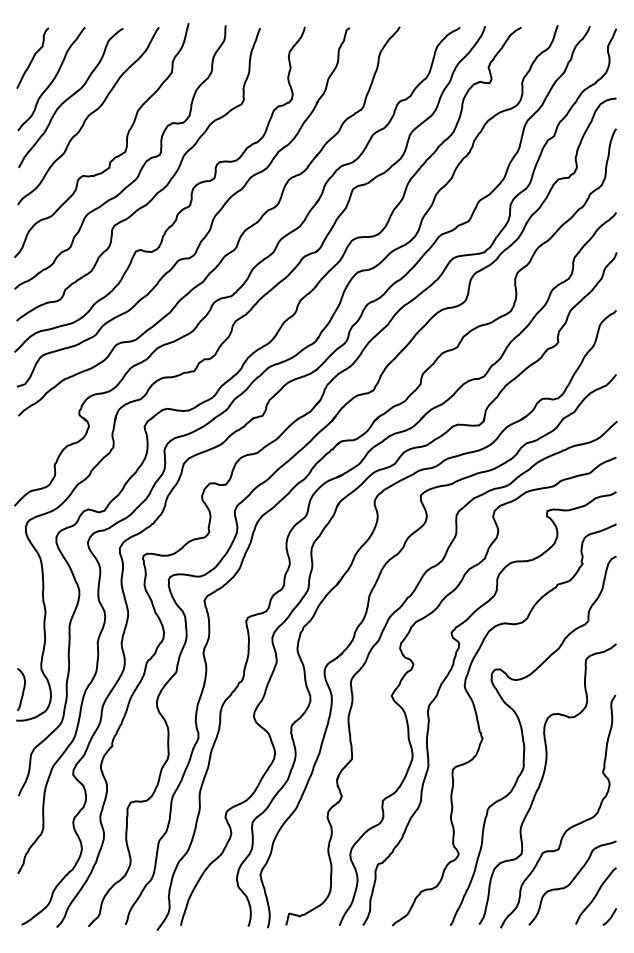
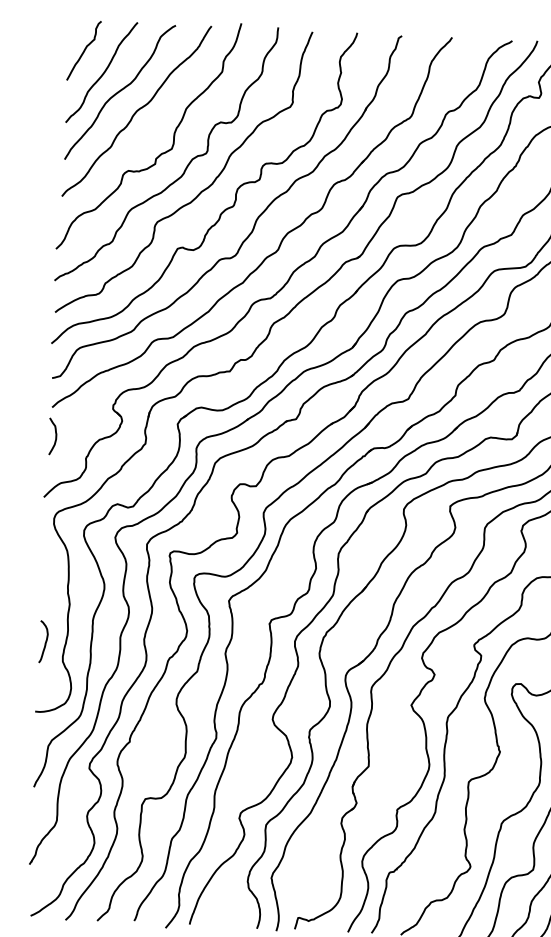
curve: (23, 444) -> (55, 436), added
curve: (22, 689) -> (44, 641), moved

